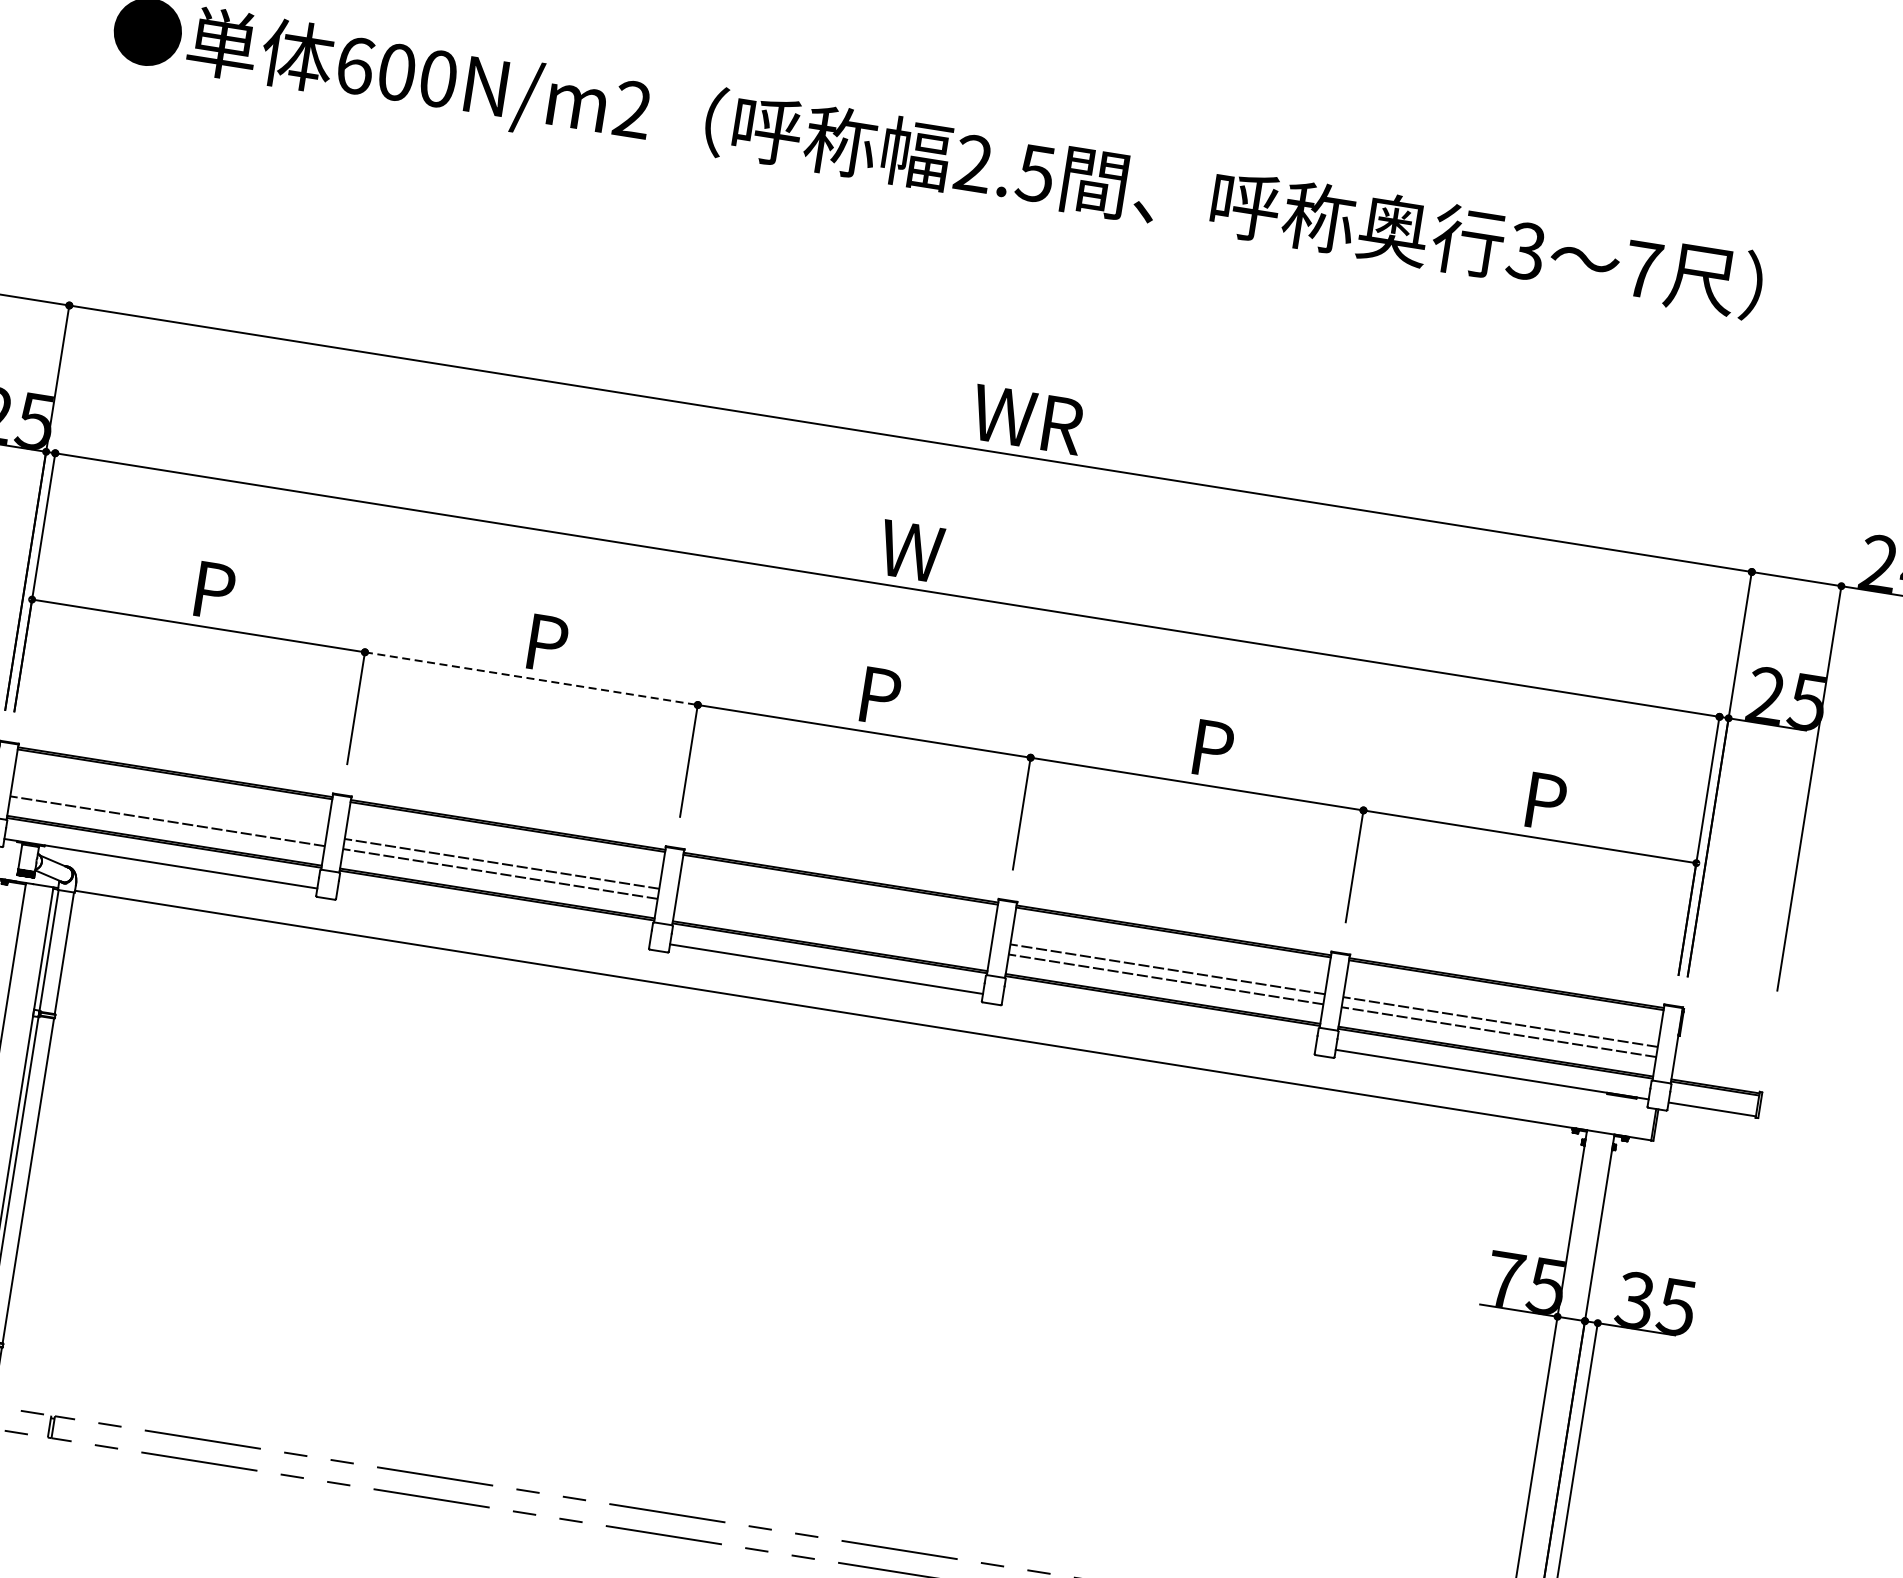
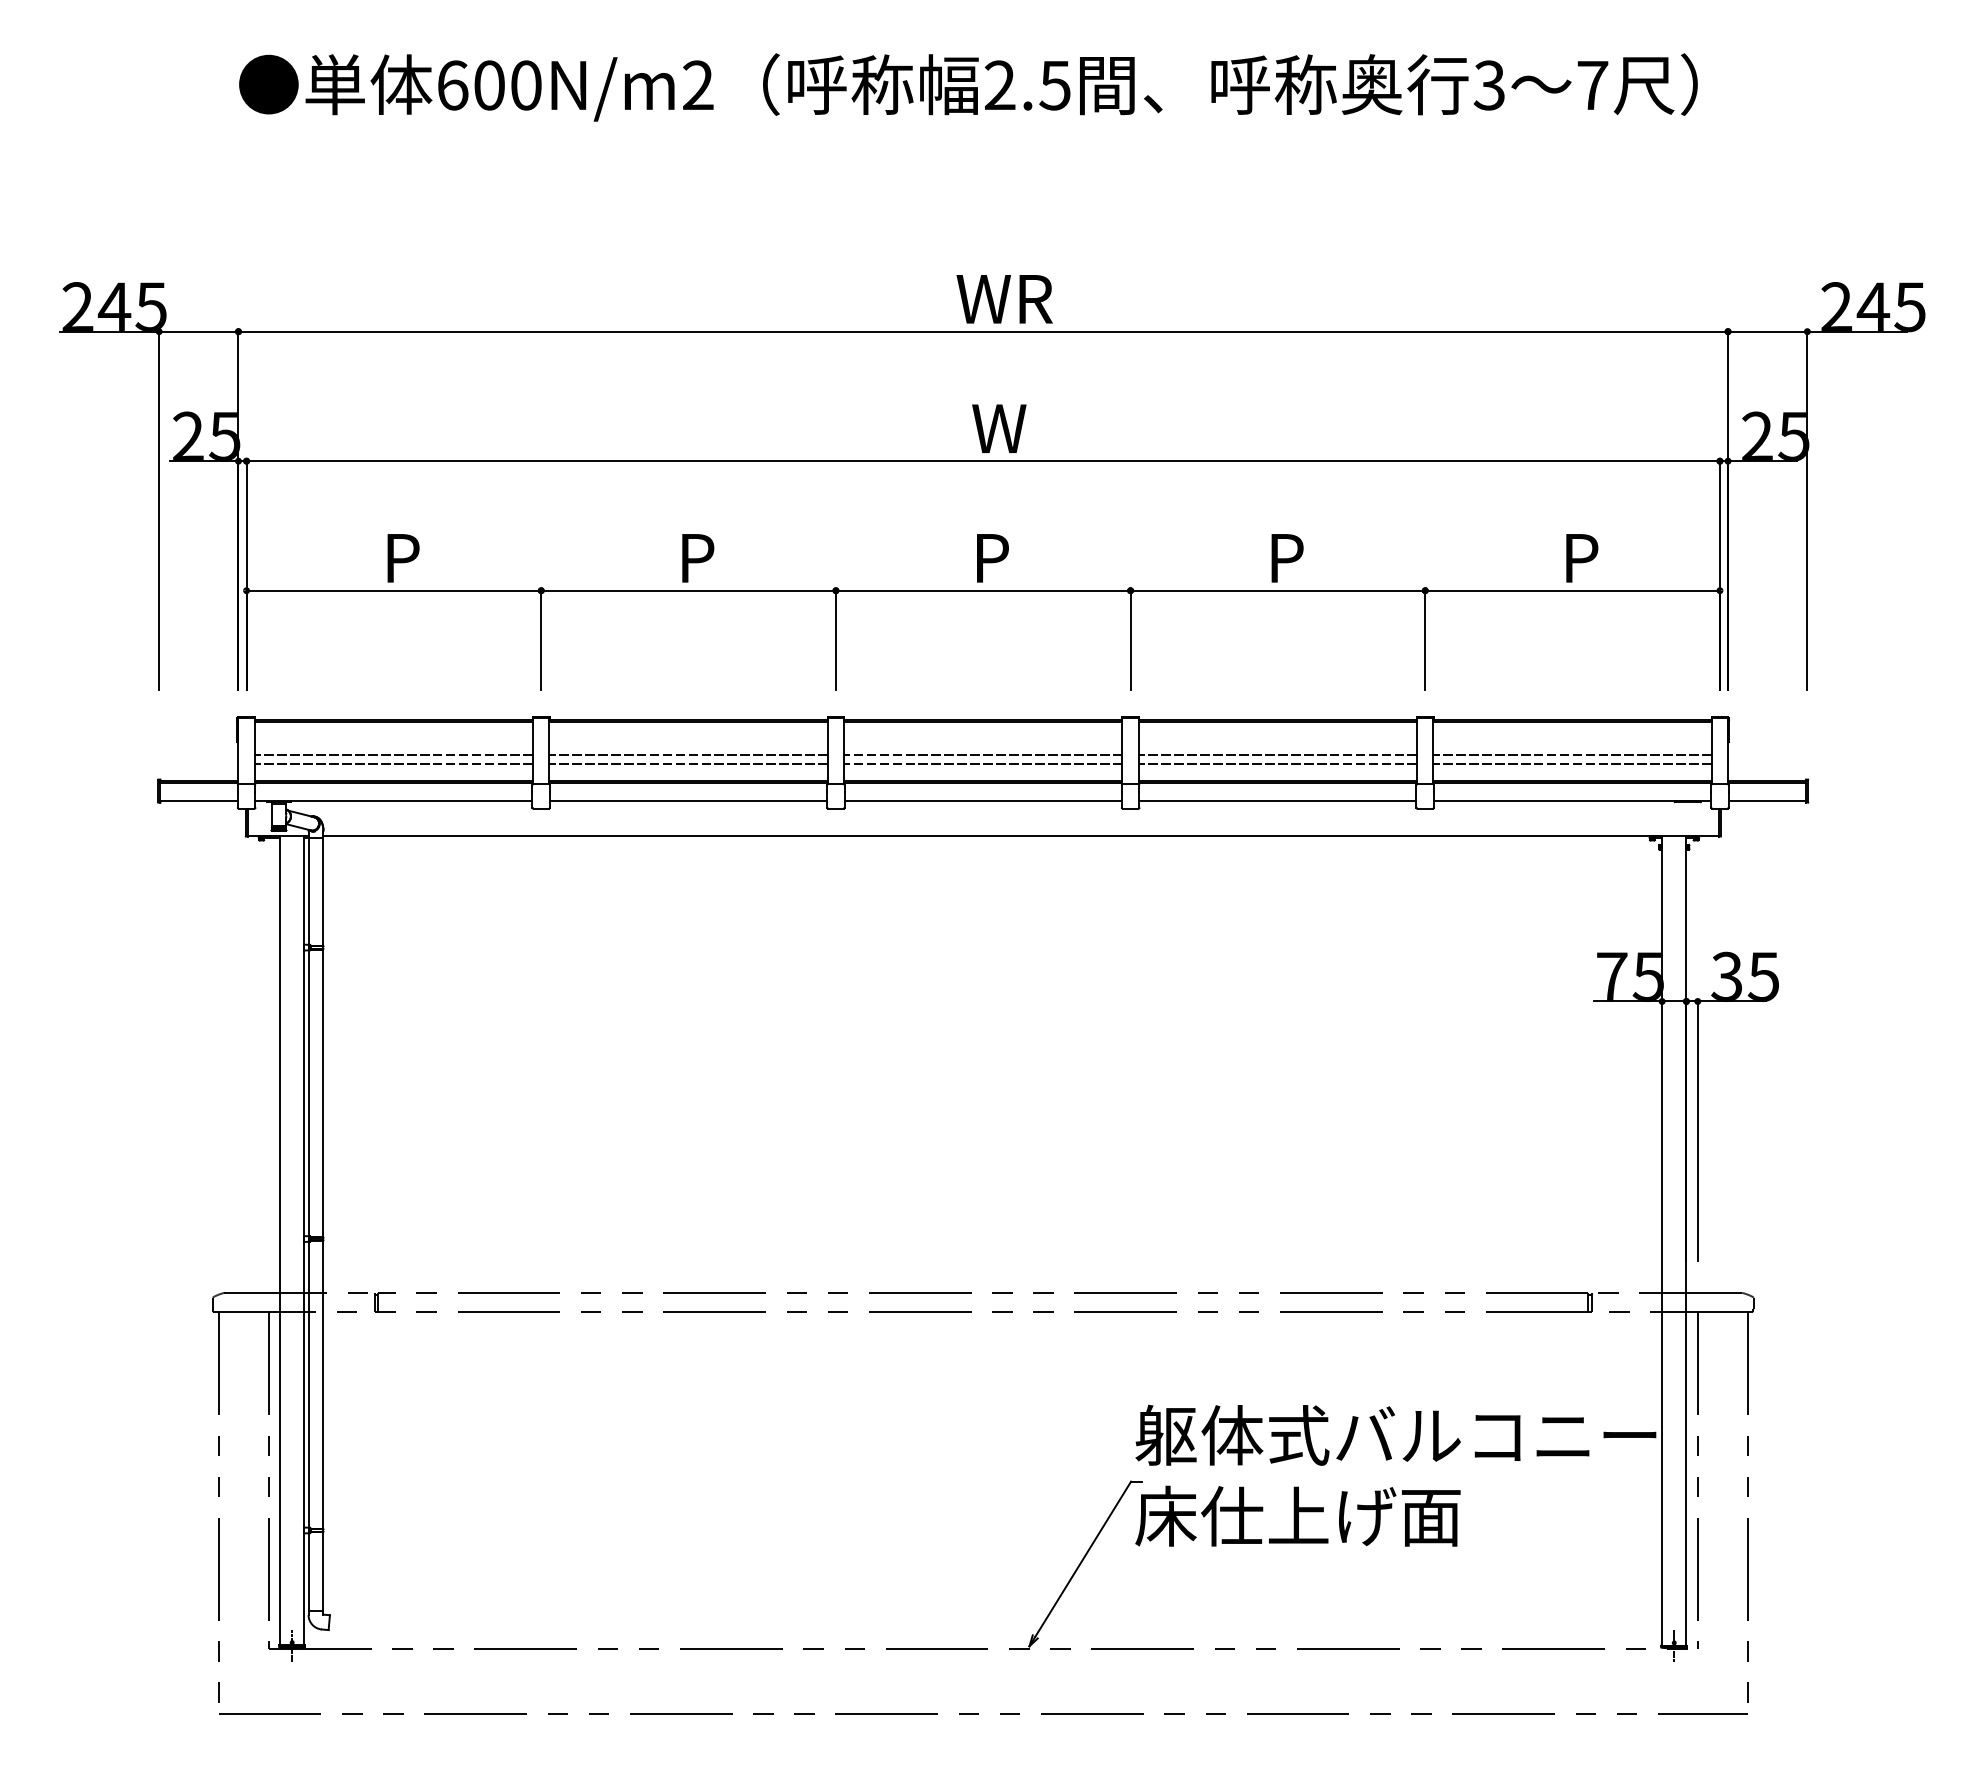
text: (1027, 419) -> (1004, 299), moved
line: (532, 678) -> (689, 590), dashed -> solid
line: (168, 810) -> (393, 754), added
line: (493, 916) -> (688, 801), added
line: (835, 916) -> (983, 754), added
line: (833, 926) -> (983, 763), added
line: (1158, 1022) -> (1277, 801), added

